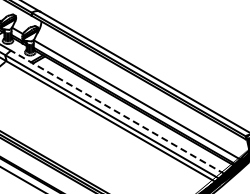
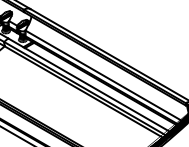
line: (117, 112) -> (88, 85), dashed -> solid

